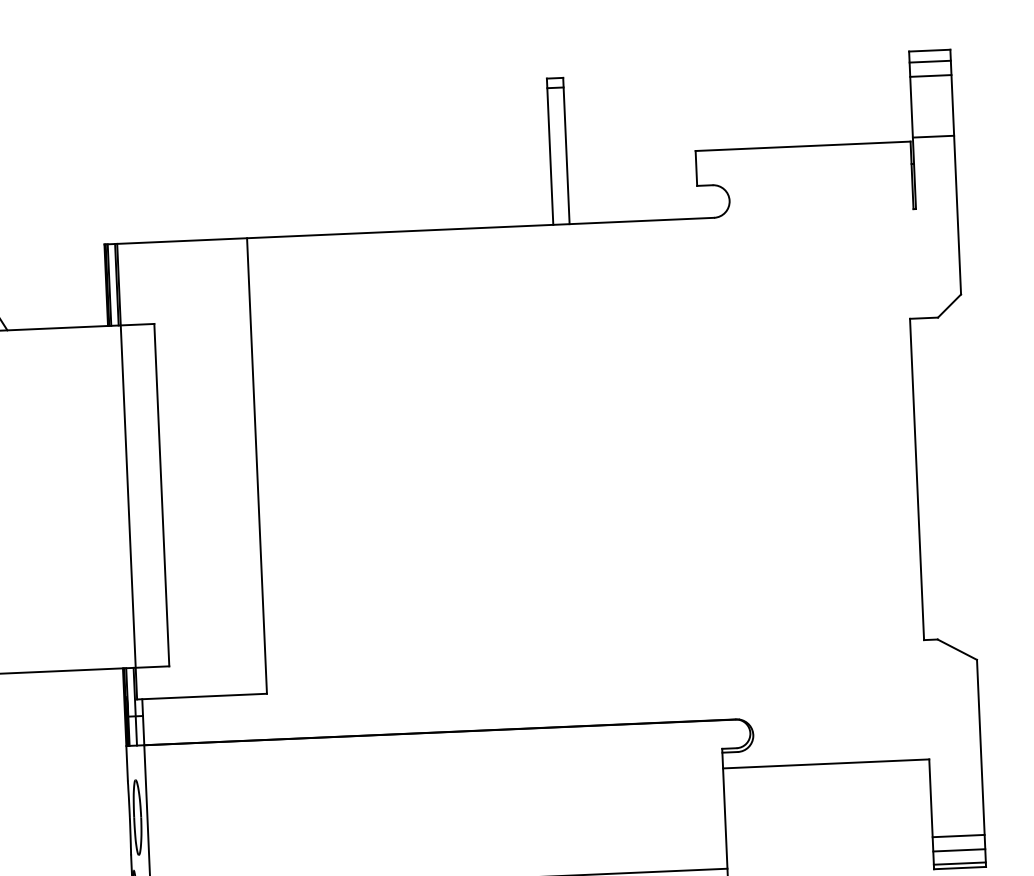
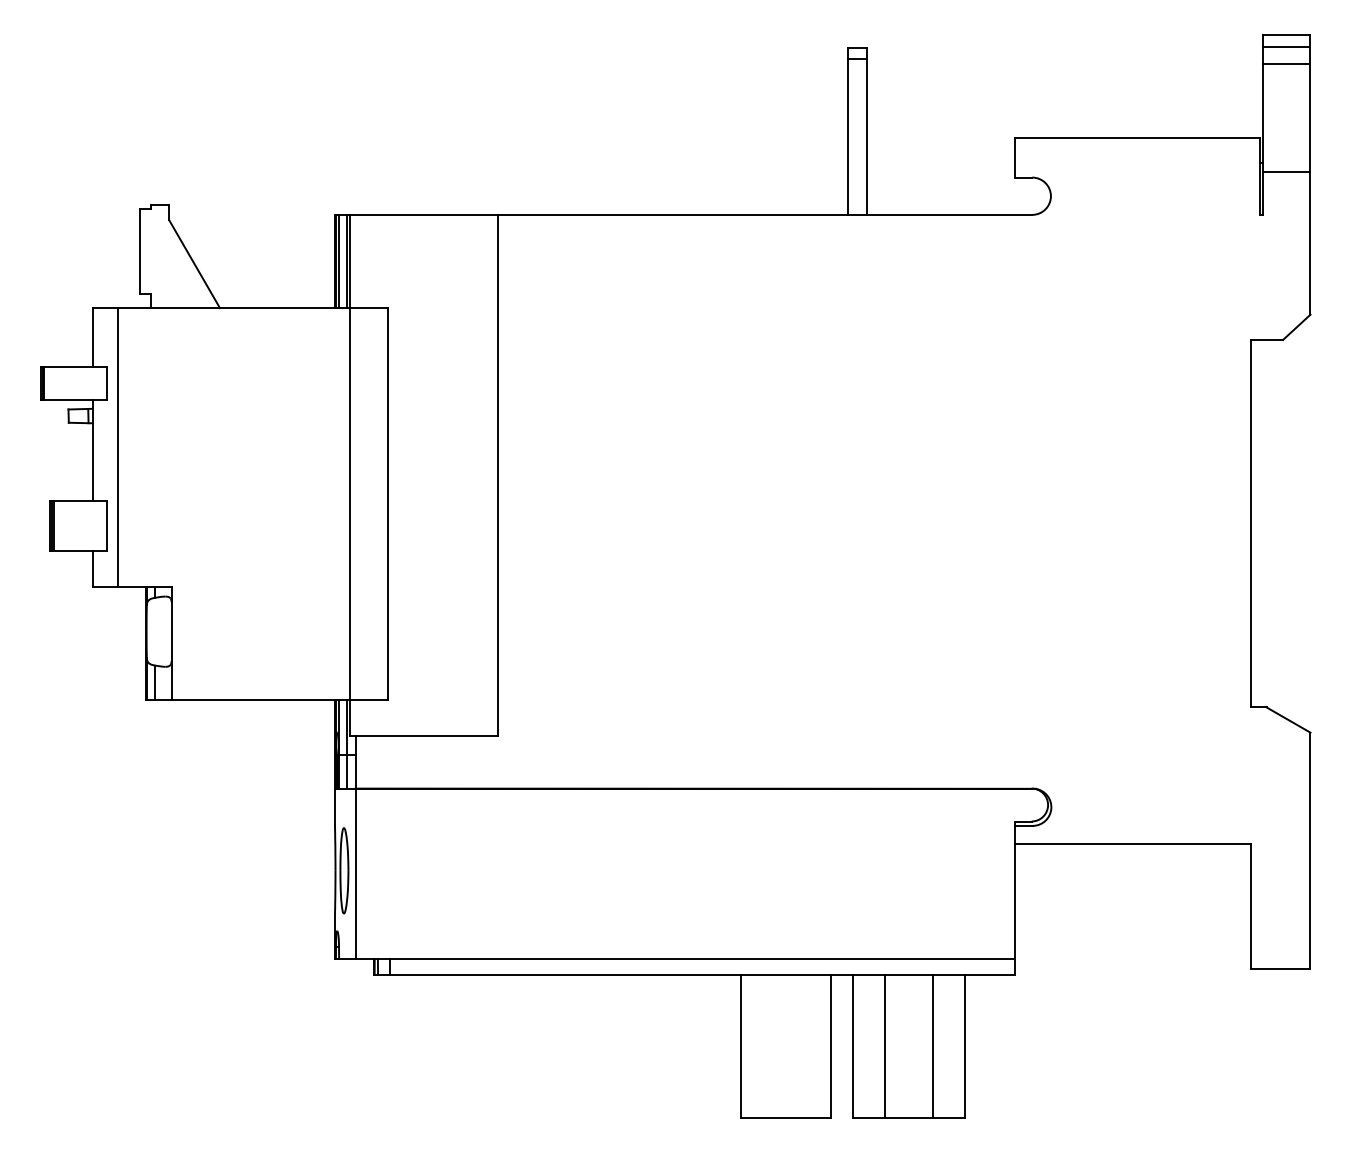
line: (933, 136) -> (1286, 172), moved
line: (958, 835) -> (1280, 932), removed
line: (959, 850) -> (1280, 949), removed
line: (959, 863) -> (1280, 964), removed

